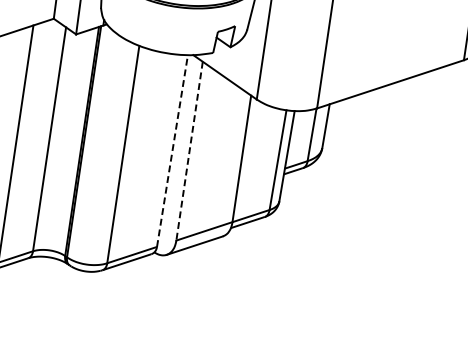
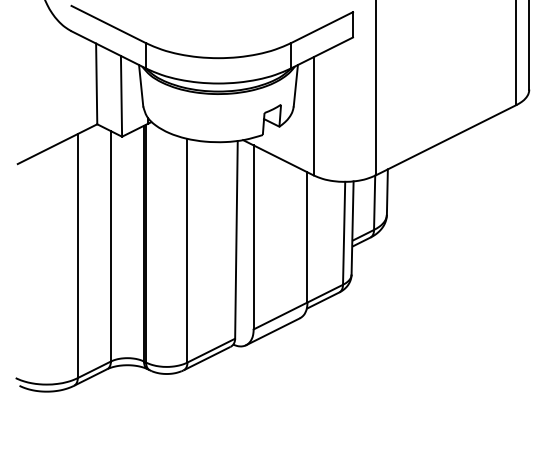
line: (172, 150) -> (236, 239), dashed -> solid
line: (189, 151) -> (253, 237), dashed -> solid

